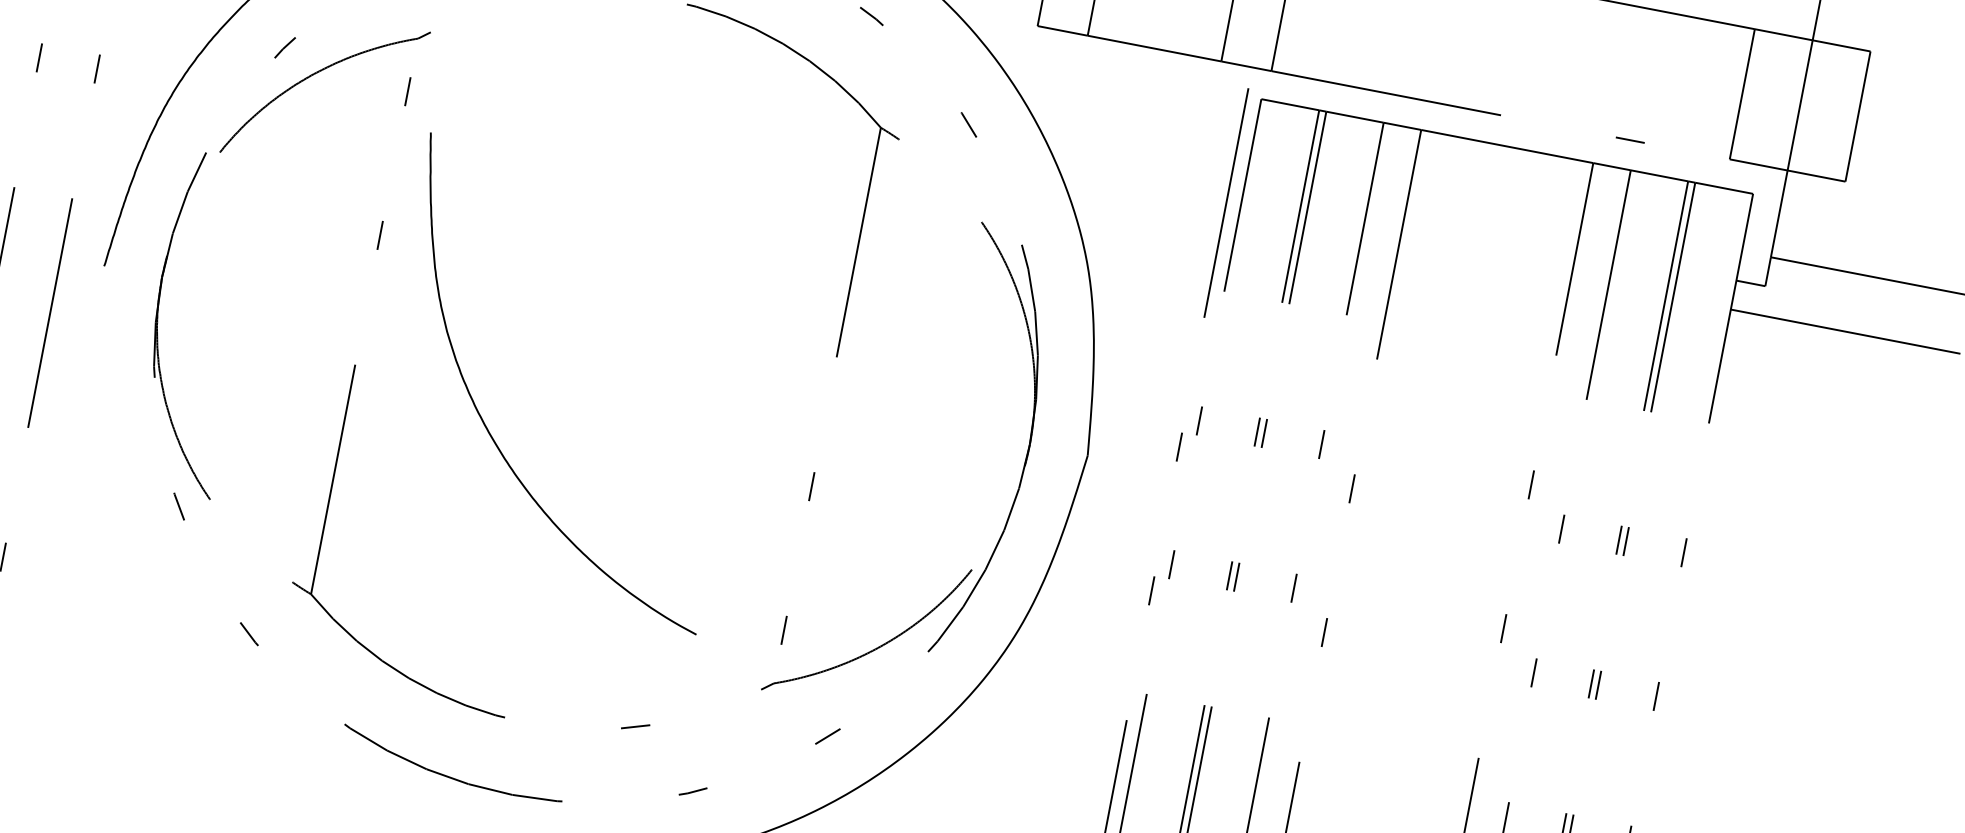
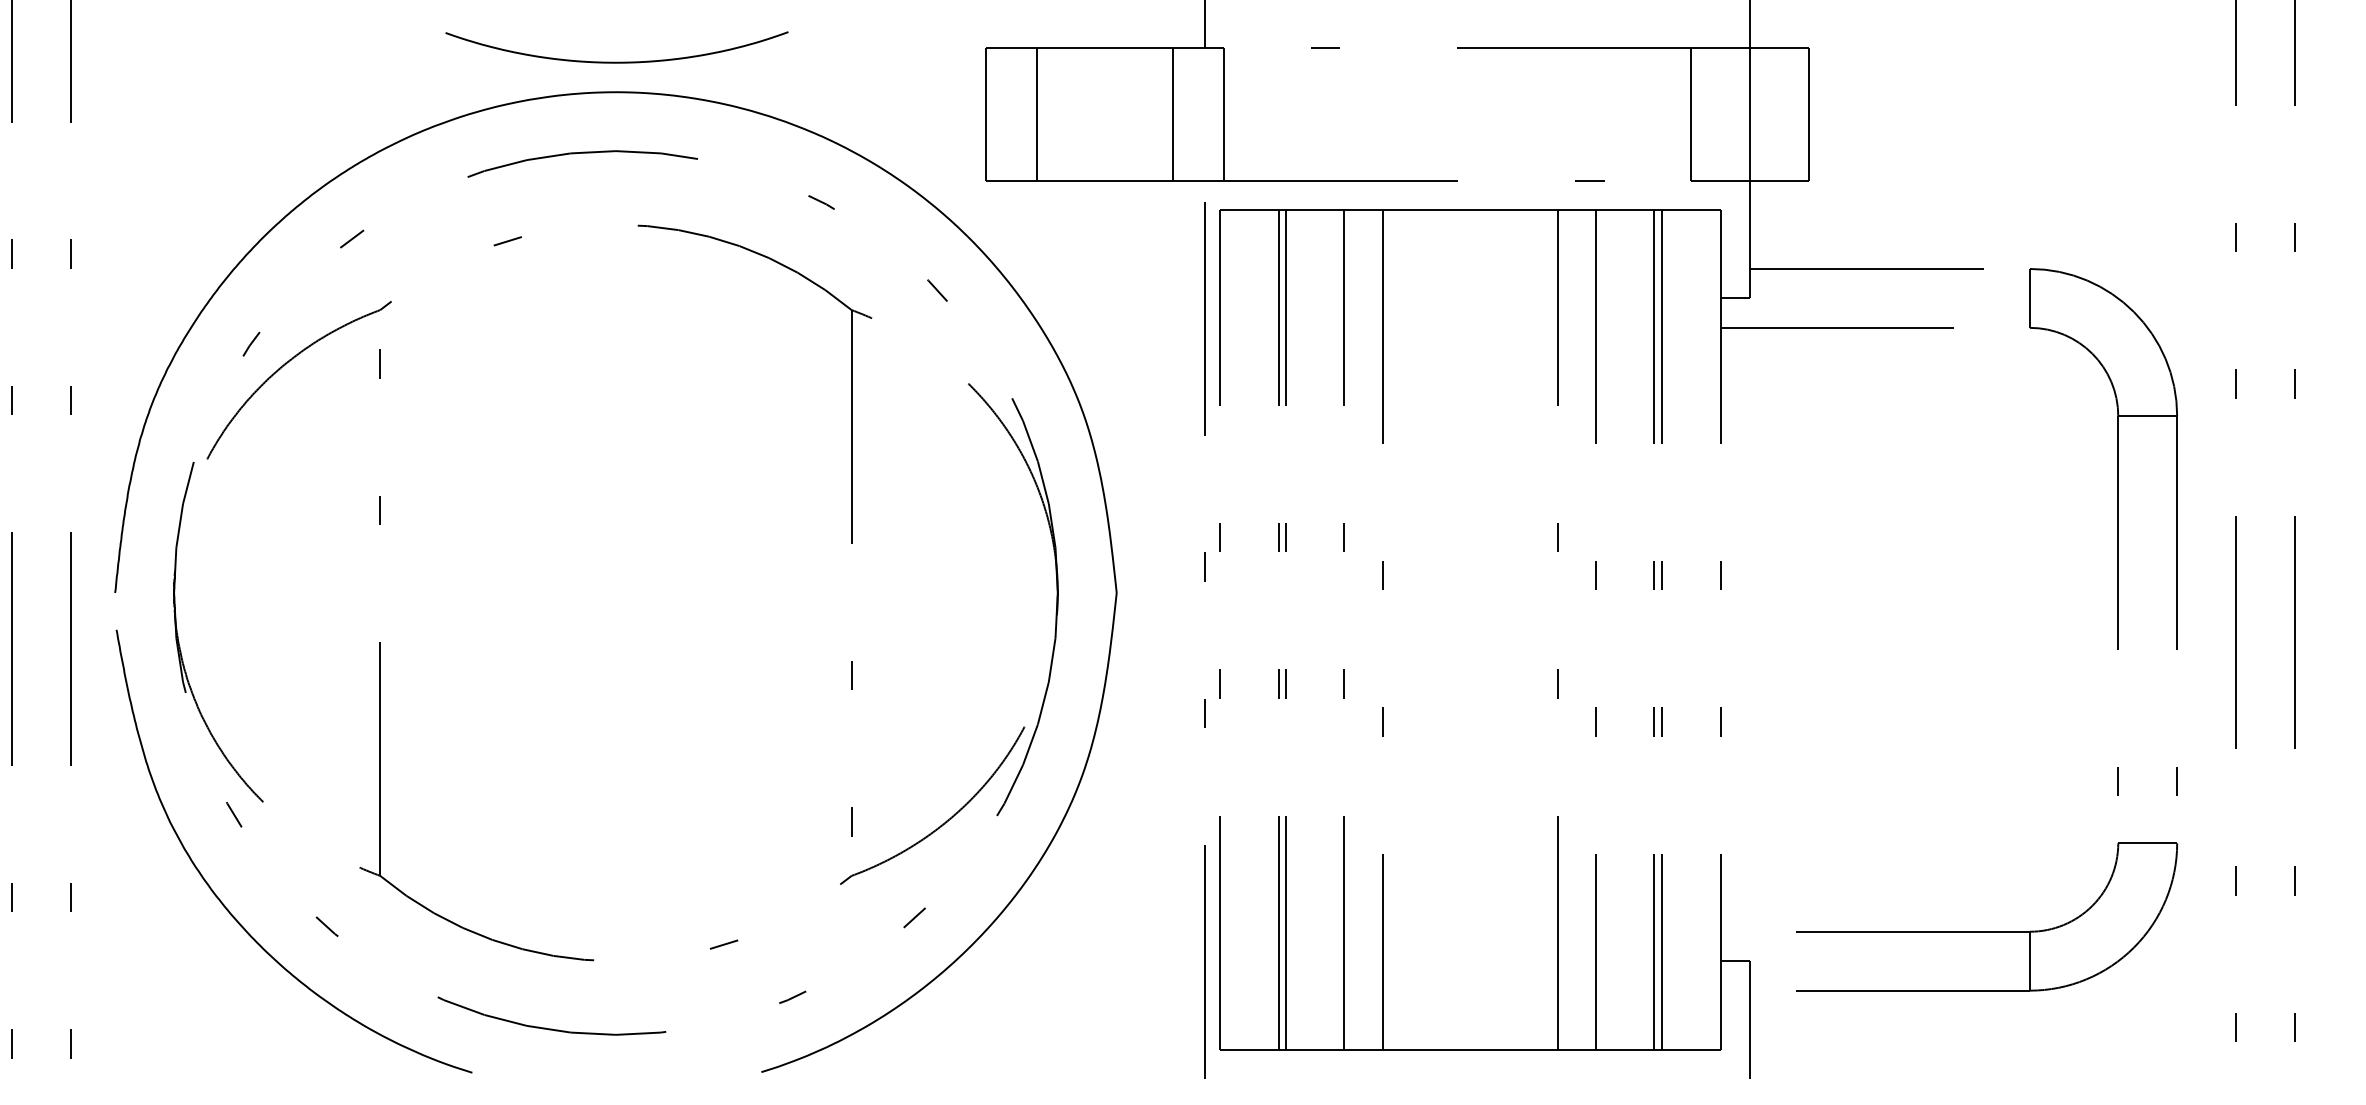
curve: (484, 422) -> (224, 904), moved

